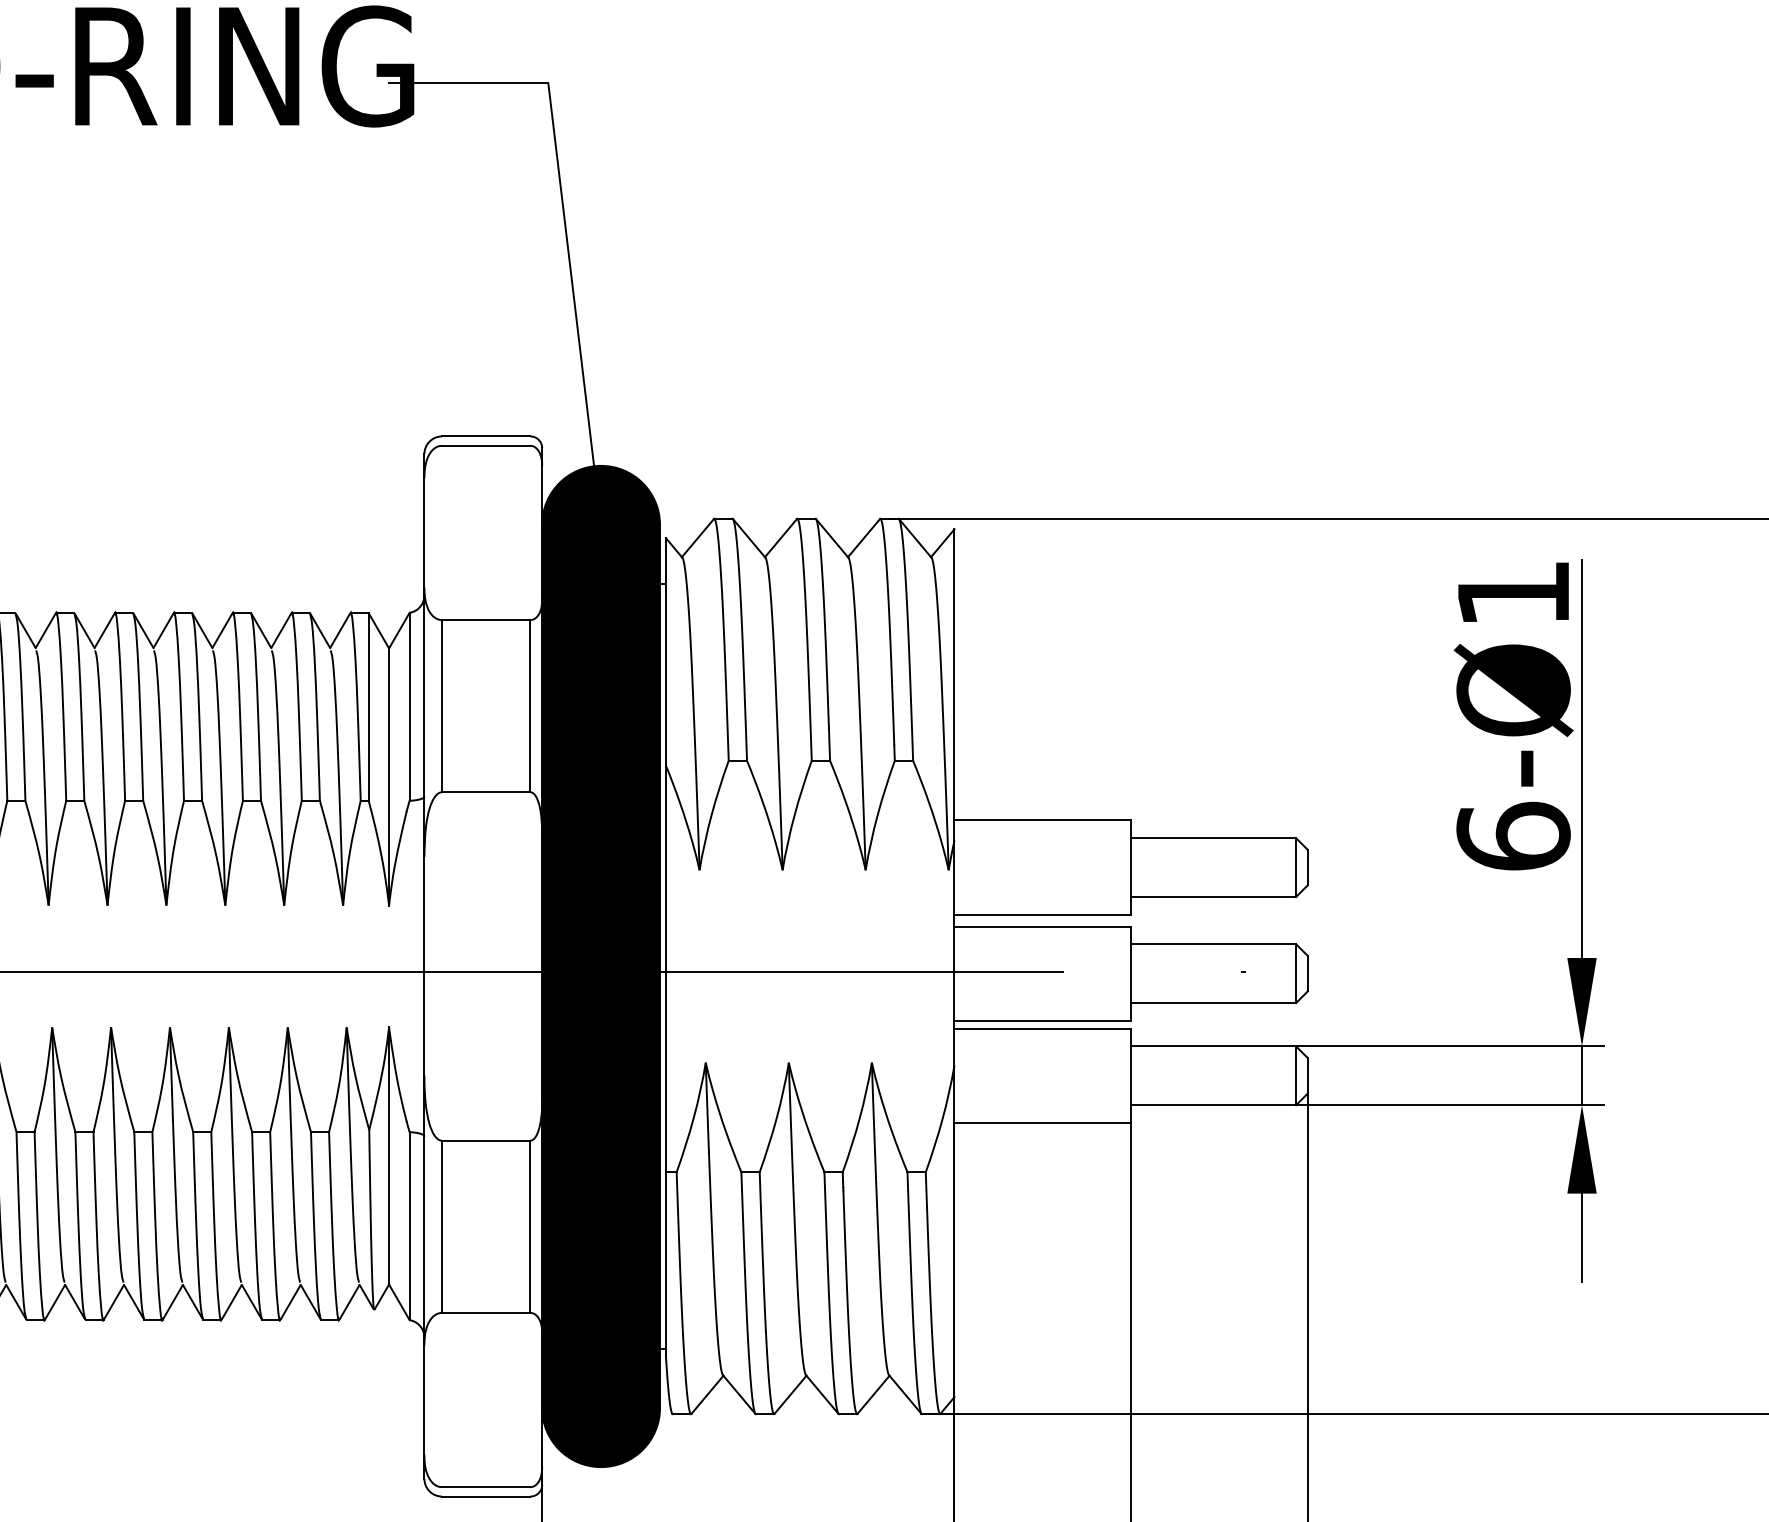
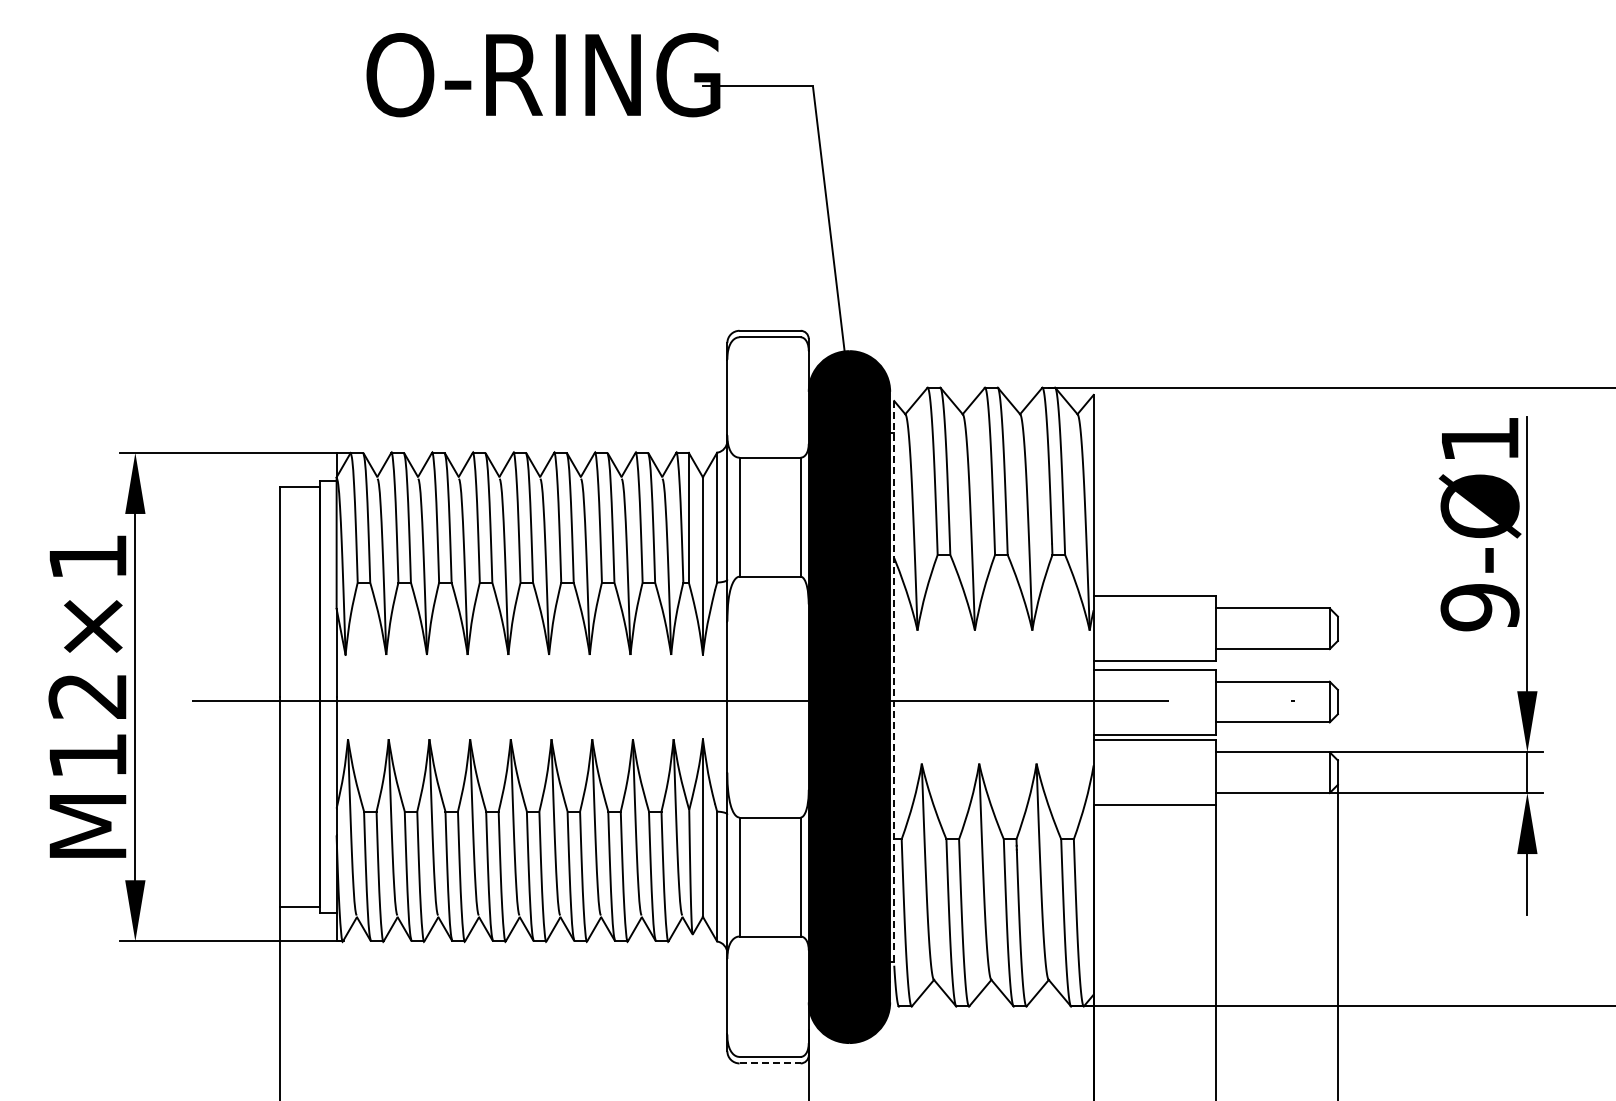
text: (1512, 836) -> (1479, 607), 6-Ø1 -> 9-Ø1
line: (666, 946) -> (894, 683), solid -> dashed
line: (486, 1496) -> (770, 1063), solid -> dashed

